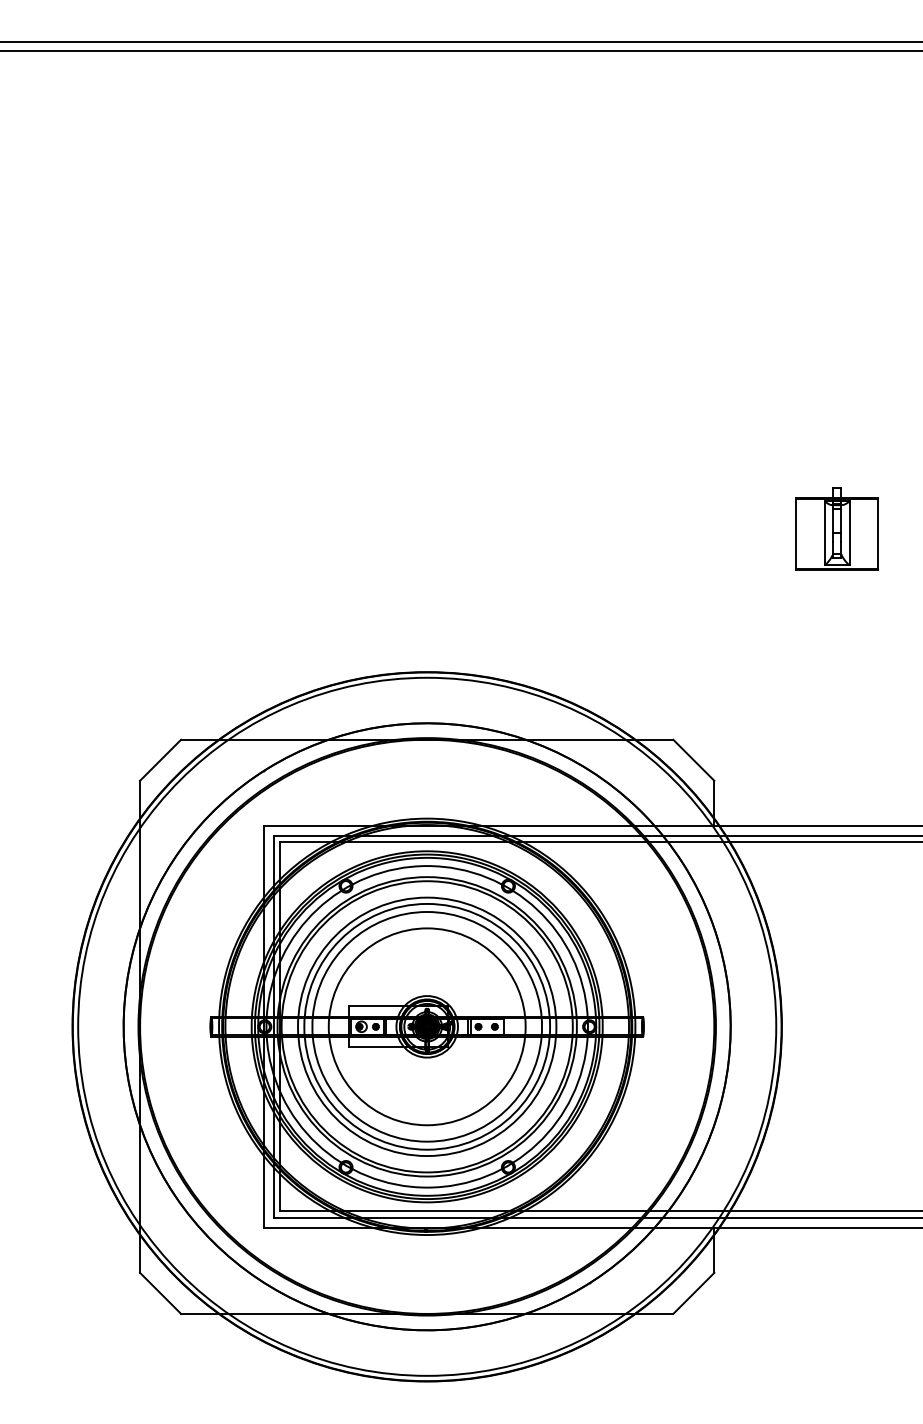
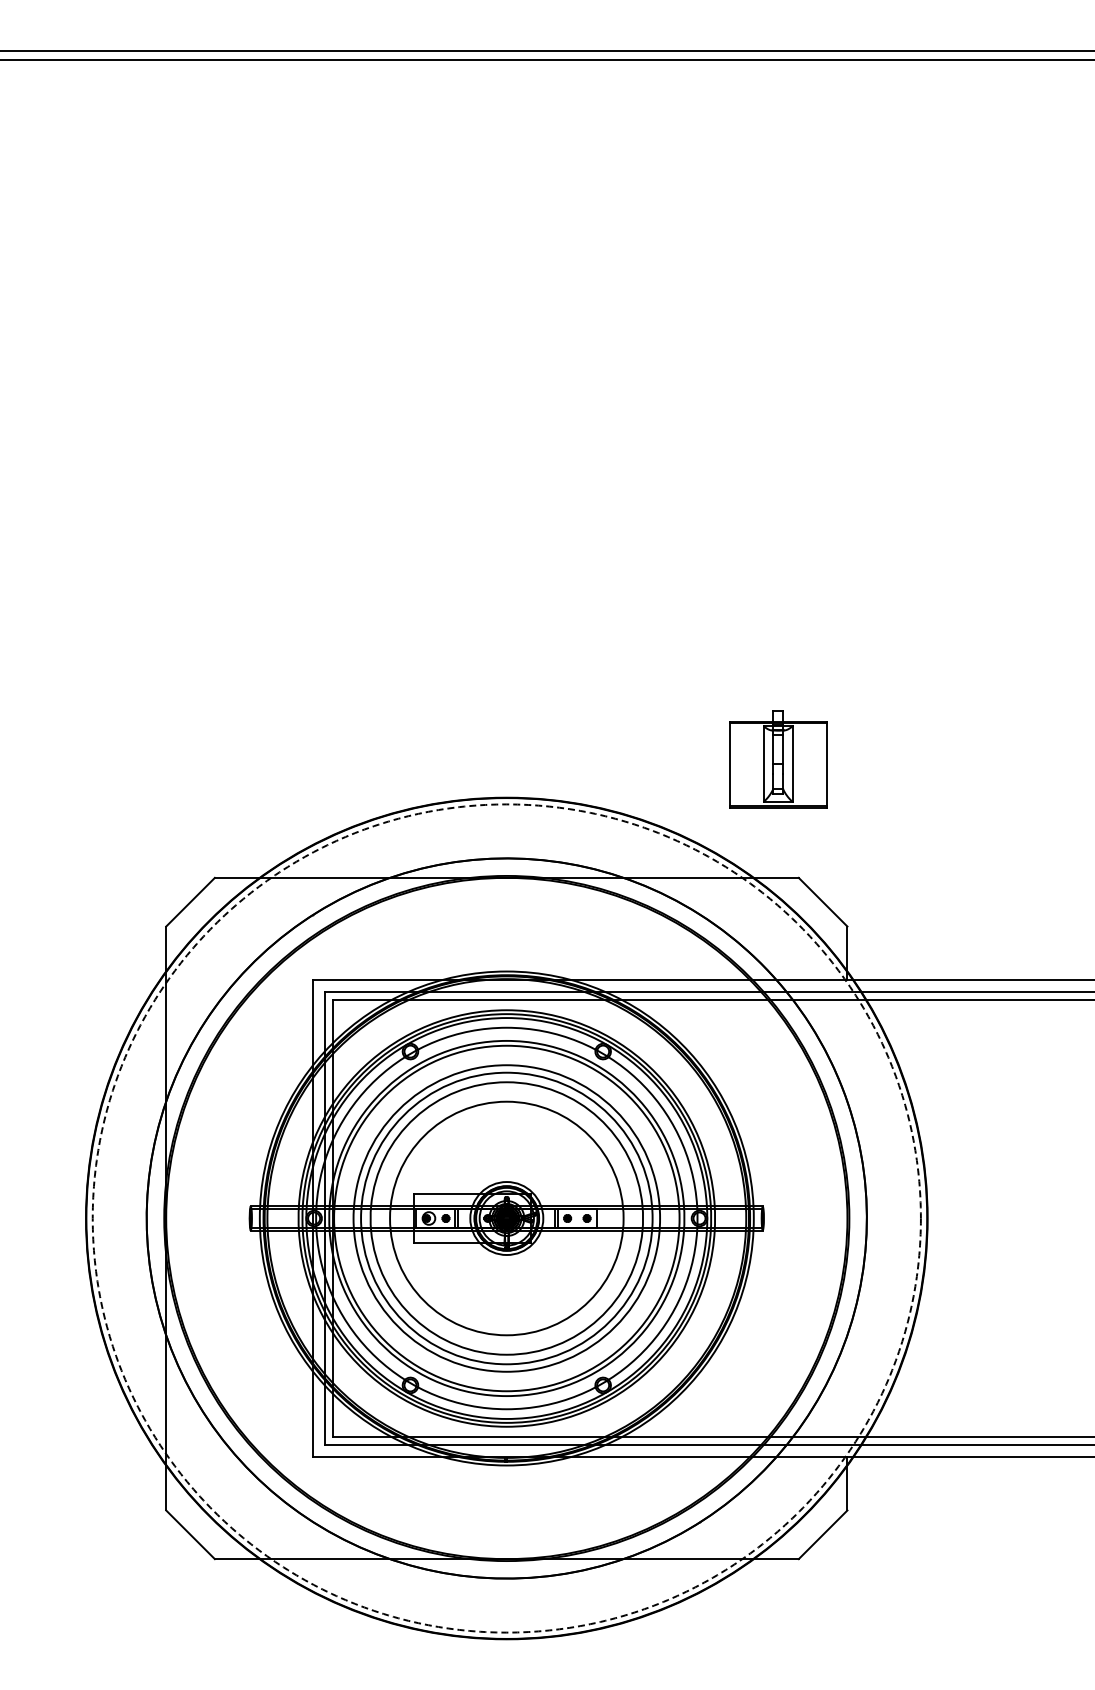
part: (837, 529) -> (778, 759), moved
circle: (426, 1026) -> (506, 1218), solid -> dashed

